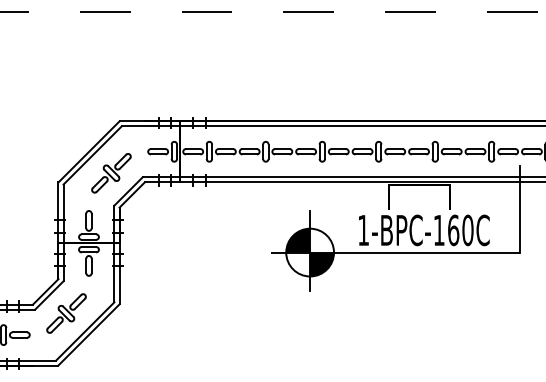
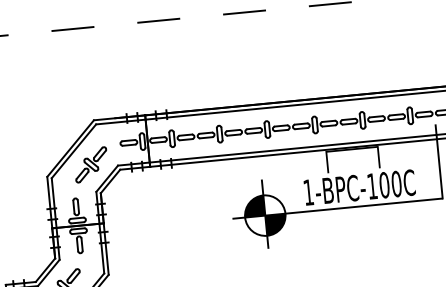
text: (453, 229) -> (384, 184), 1-BPC-160C -> 1-BPC-100C

